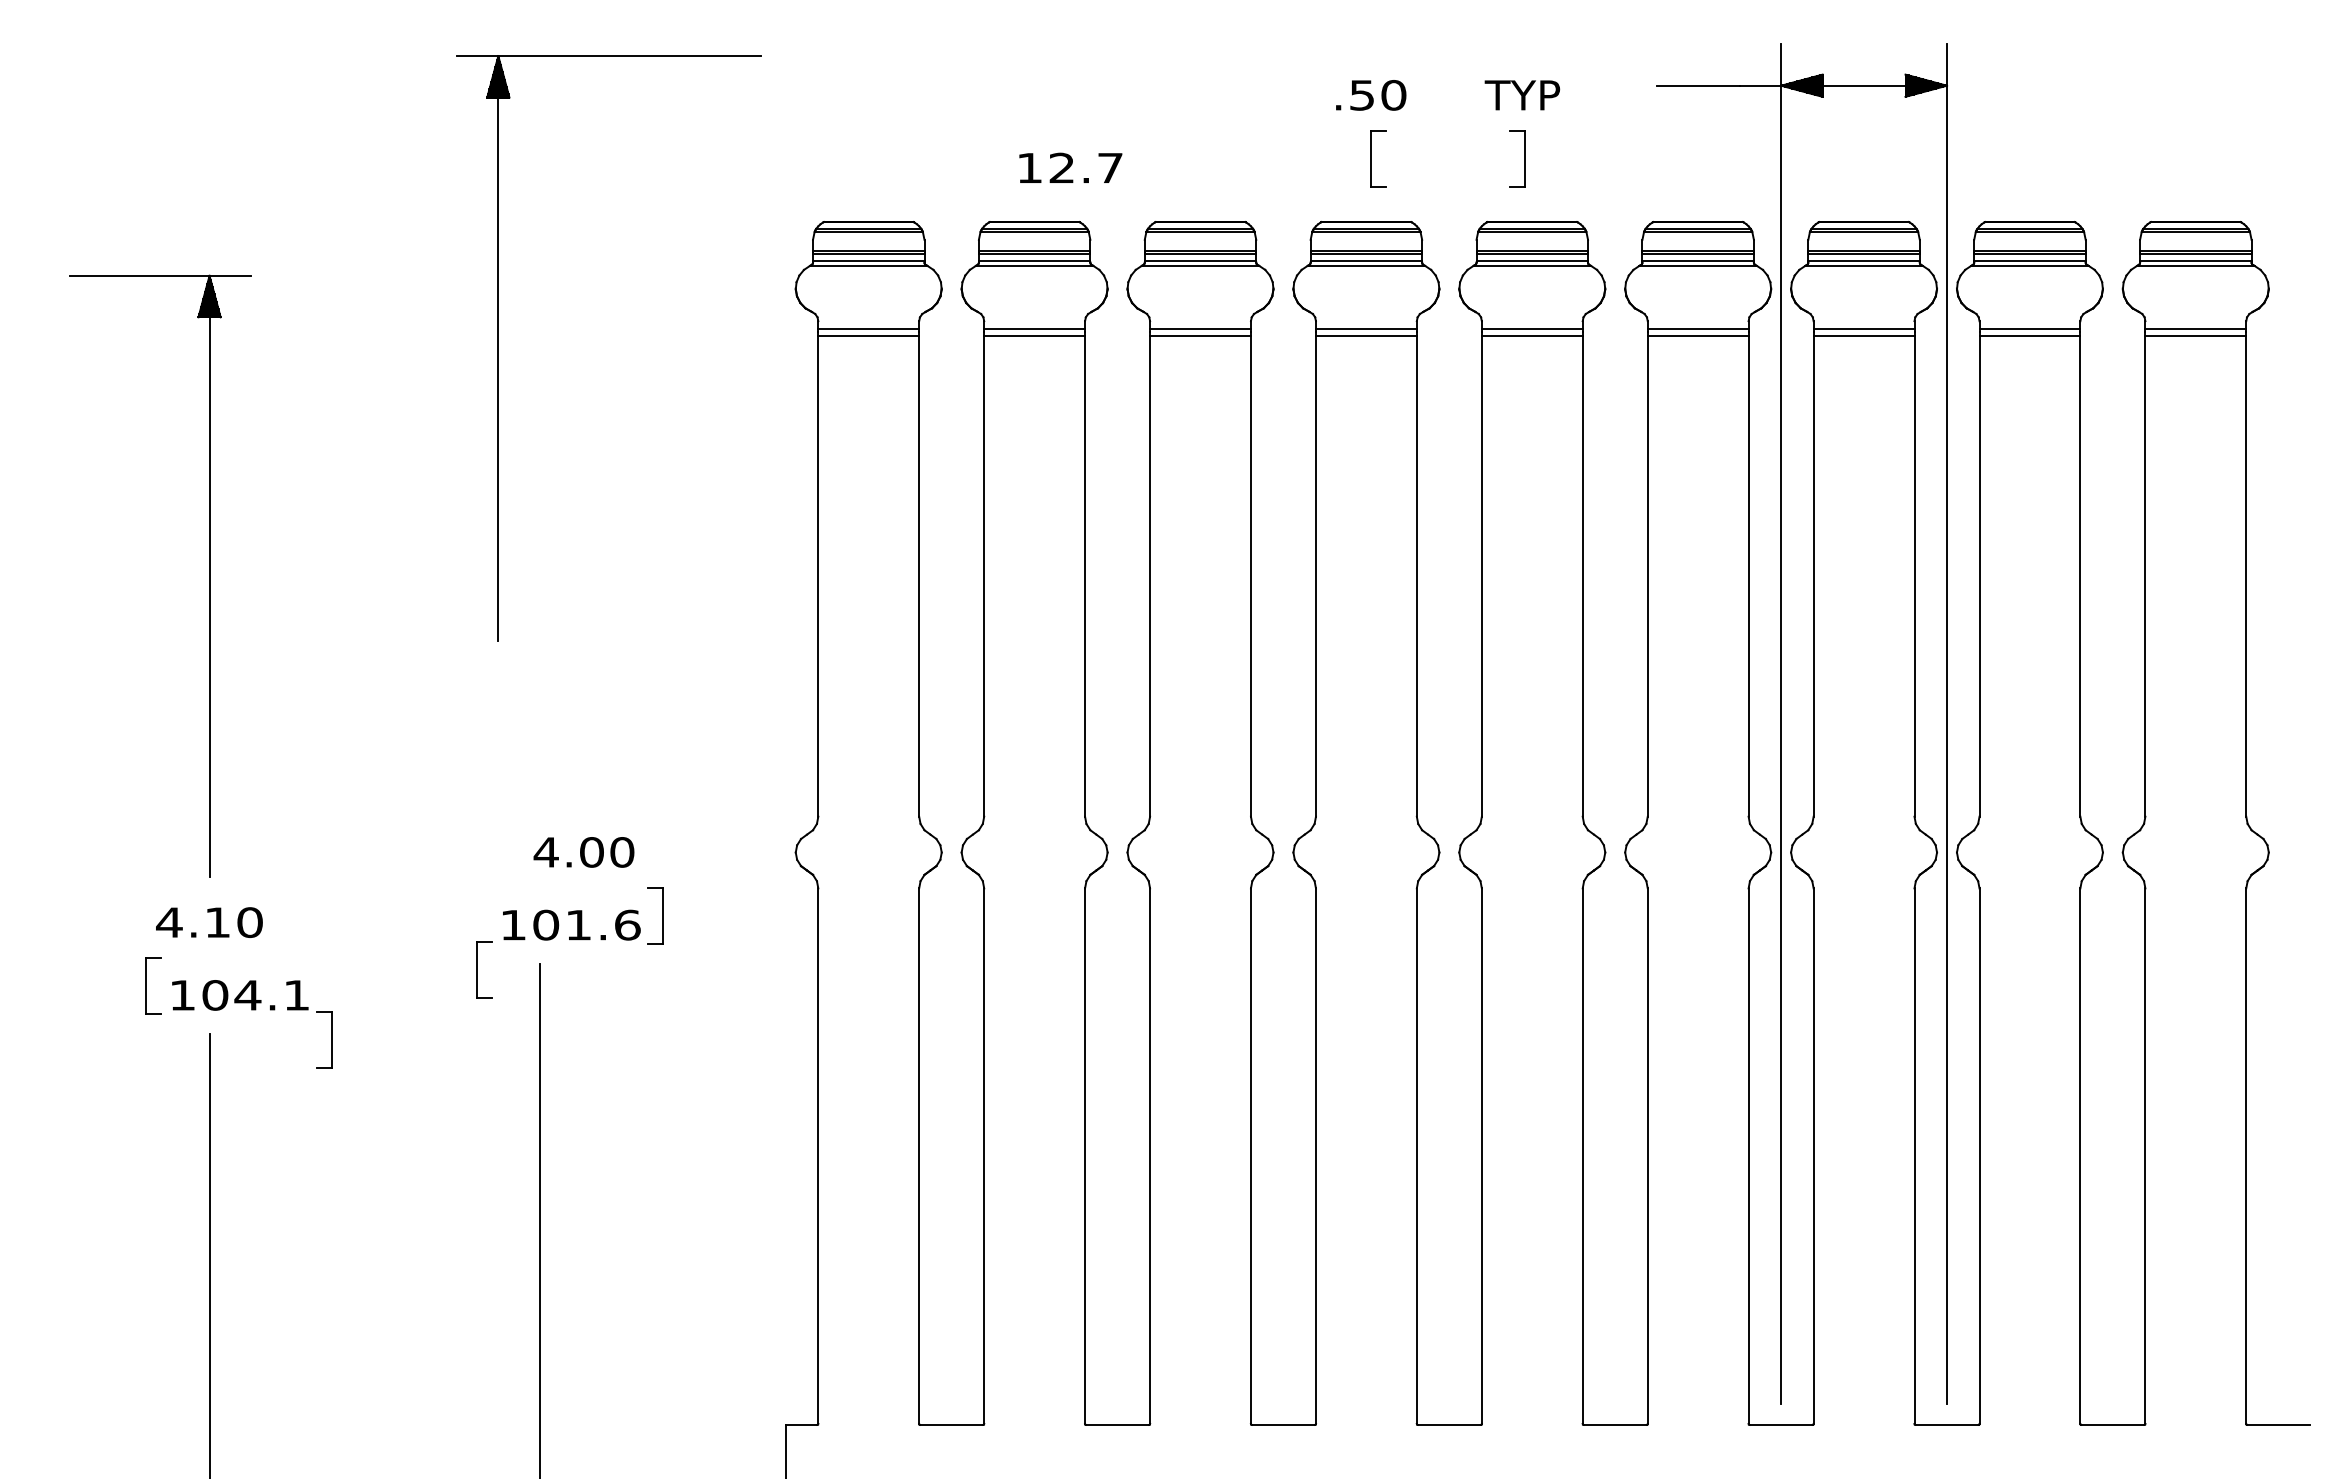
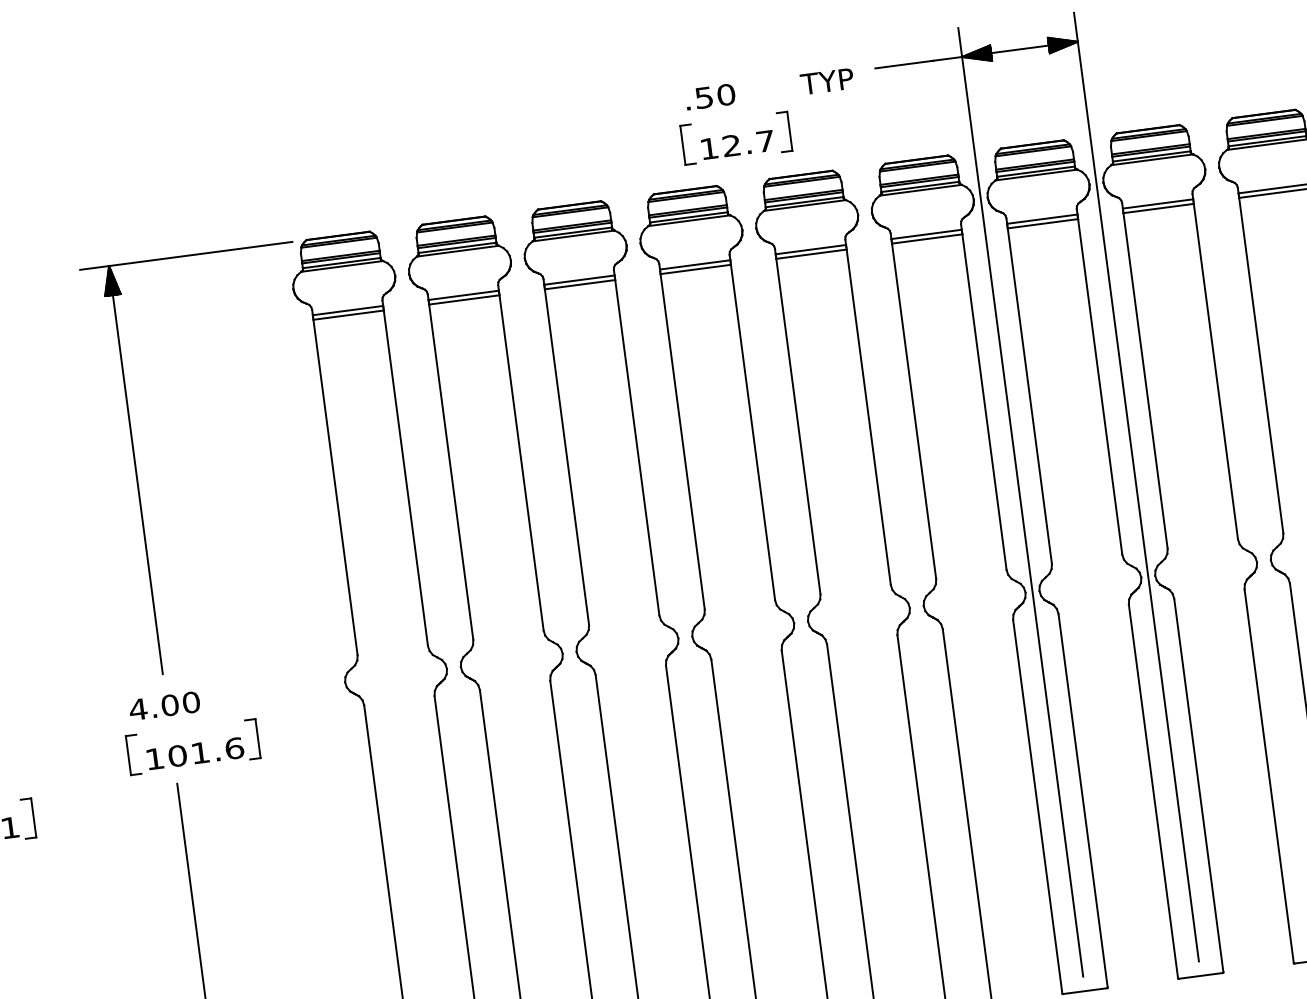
text: (1371, 95) -> (710, 97), moved
text: (1522, 95) -> (827, 81), moved
text: (1070, 167) -> (737, 144), moved
part: (498, 348) -> (136, 470), moved
text: (583, 852) -> (164, 706), moved
part: (477, 969) -> (128, 755), moved
part: (331, 1039) -> (33, 817), moved

